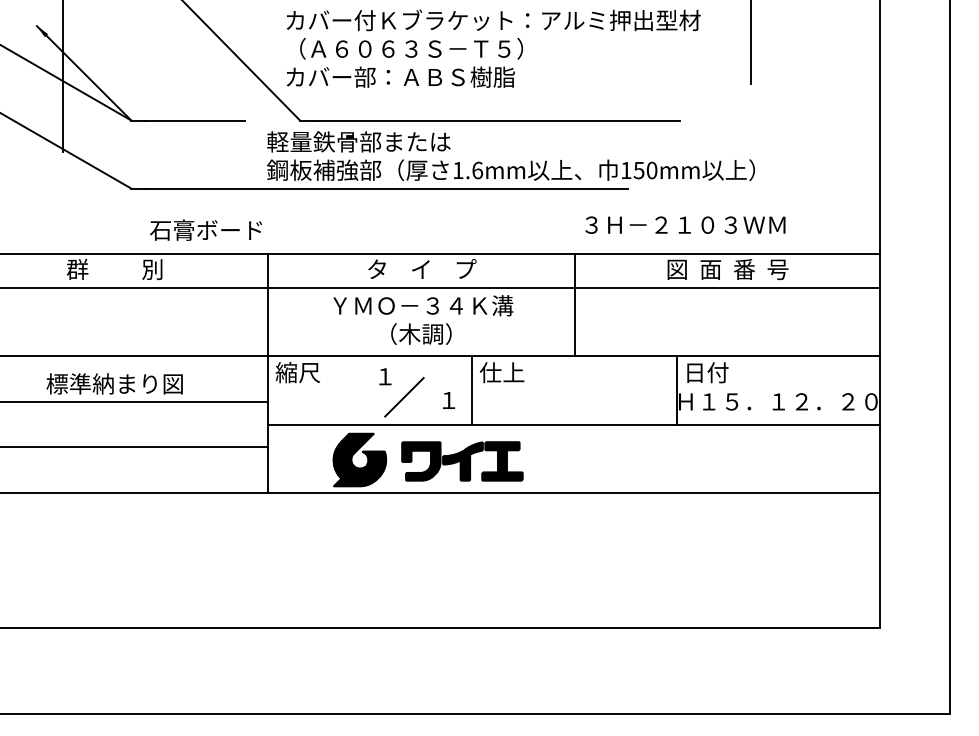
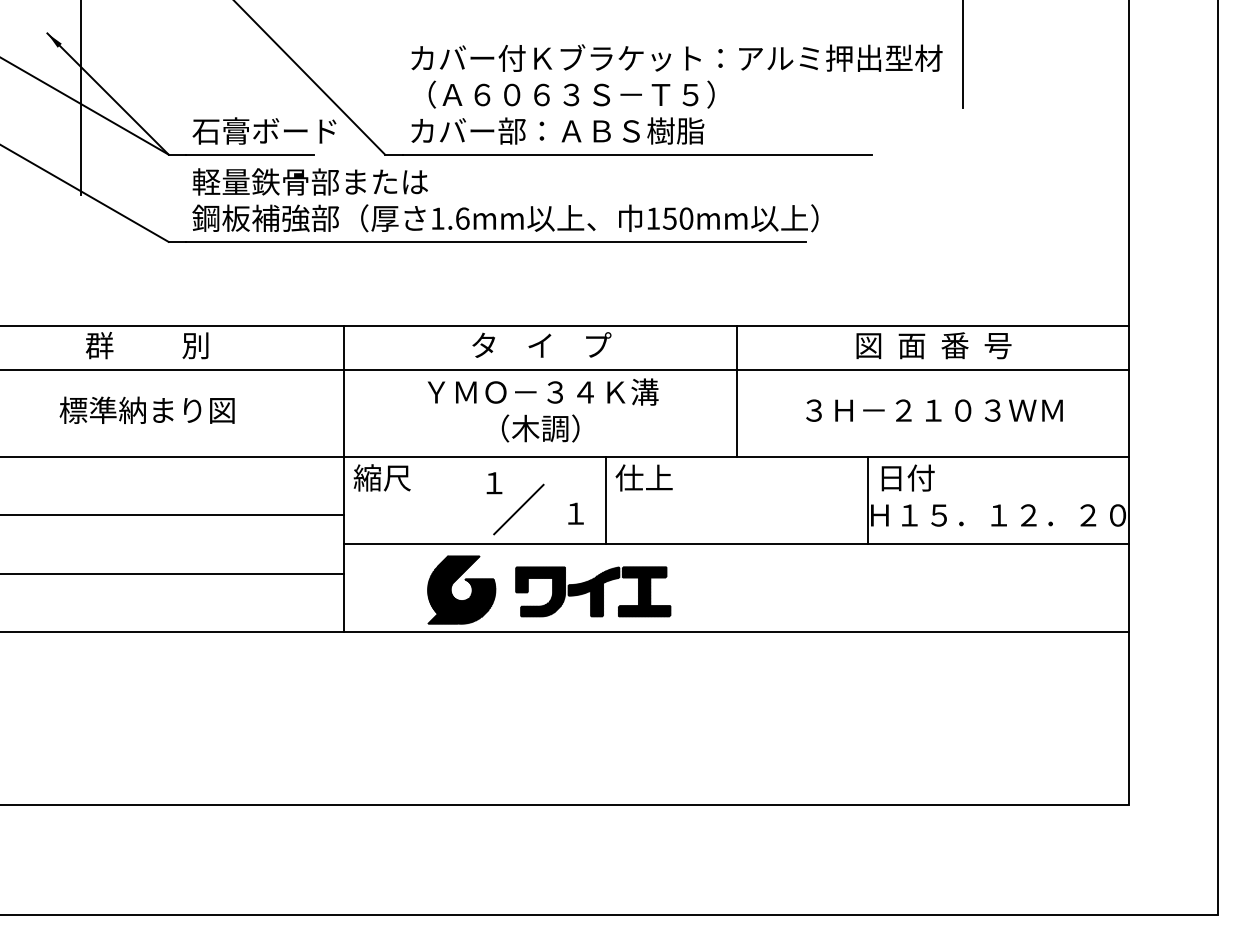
text: (493, 48) -> (676, 94), moved
text: (510, 155) -> (504, 199), moved
text: (685, 224) -> (934, 409), moved
text: (205, 229) -> (263, 130), moved
text: (114, 383) -> (146, 409), moved

